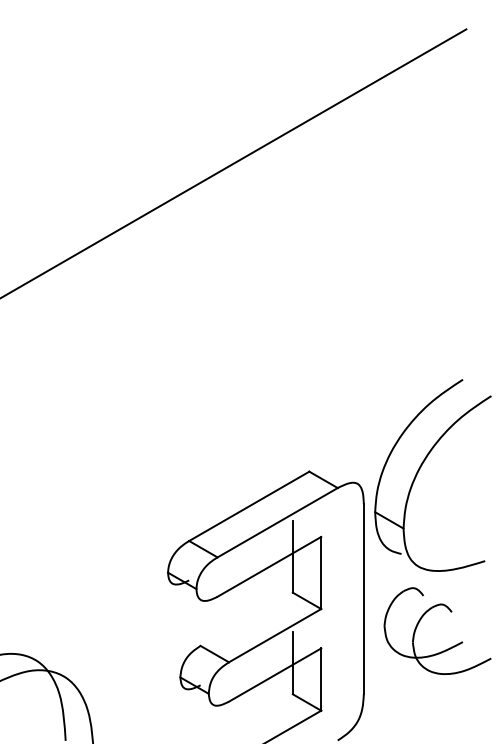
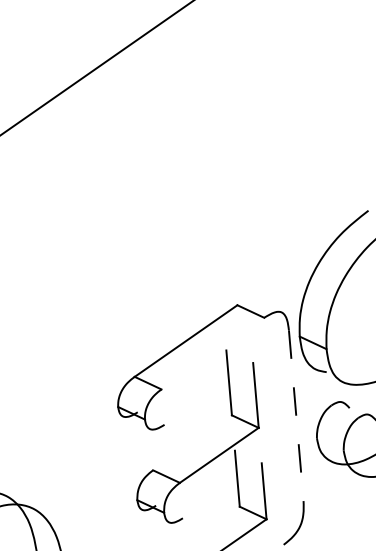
line: (277, 522) -> (212, 353), removed
line: (269, 566) -> (208, 393), removed
line: (363, 599) -> (295, 416), solid -> dashed
line: (275, 674) -> (222, 490), removed

